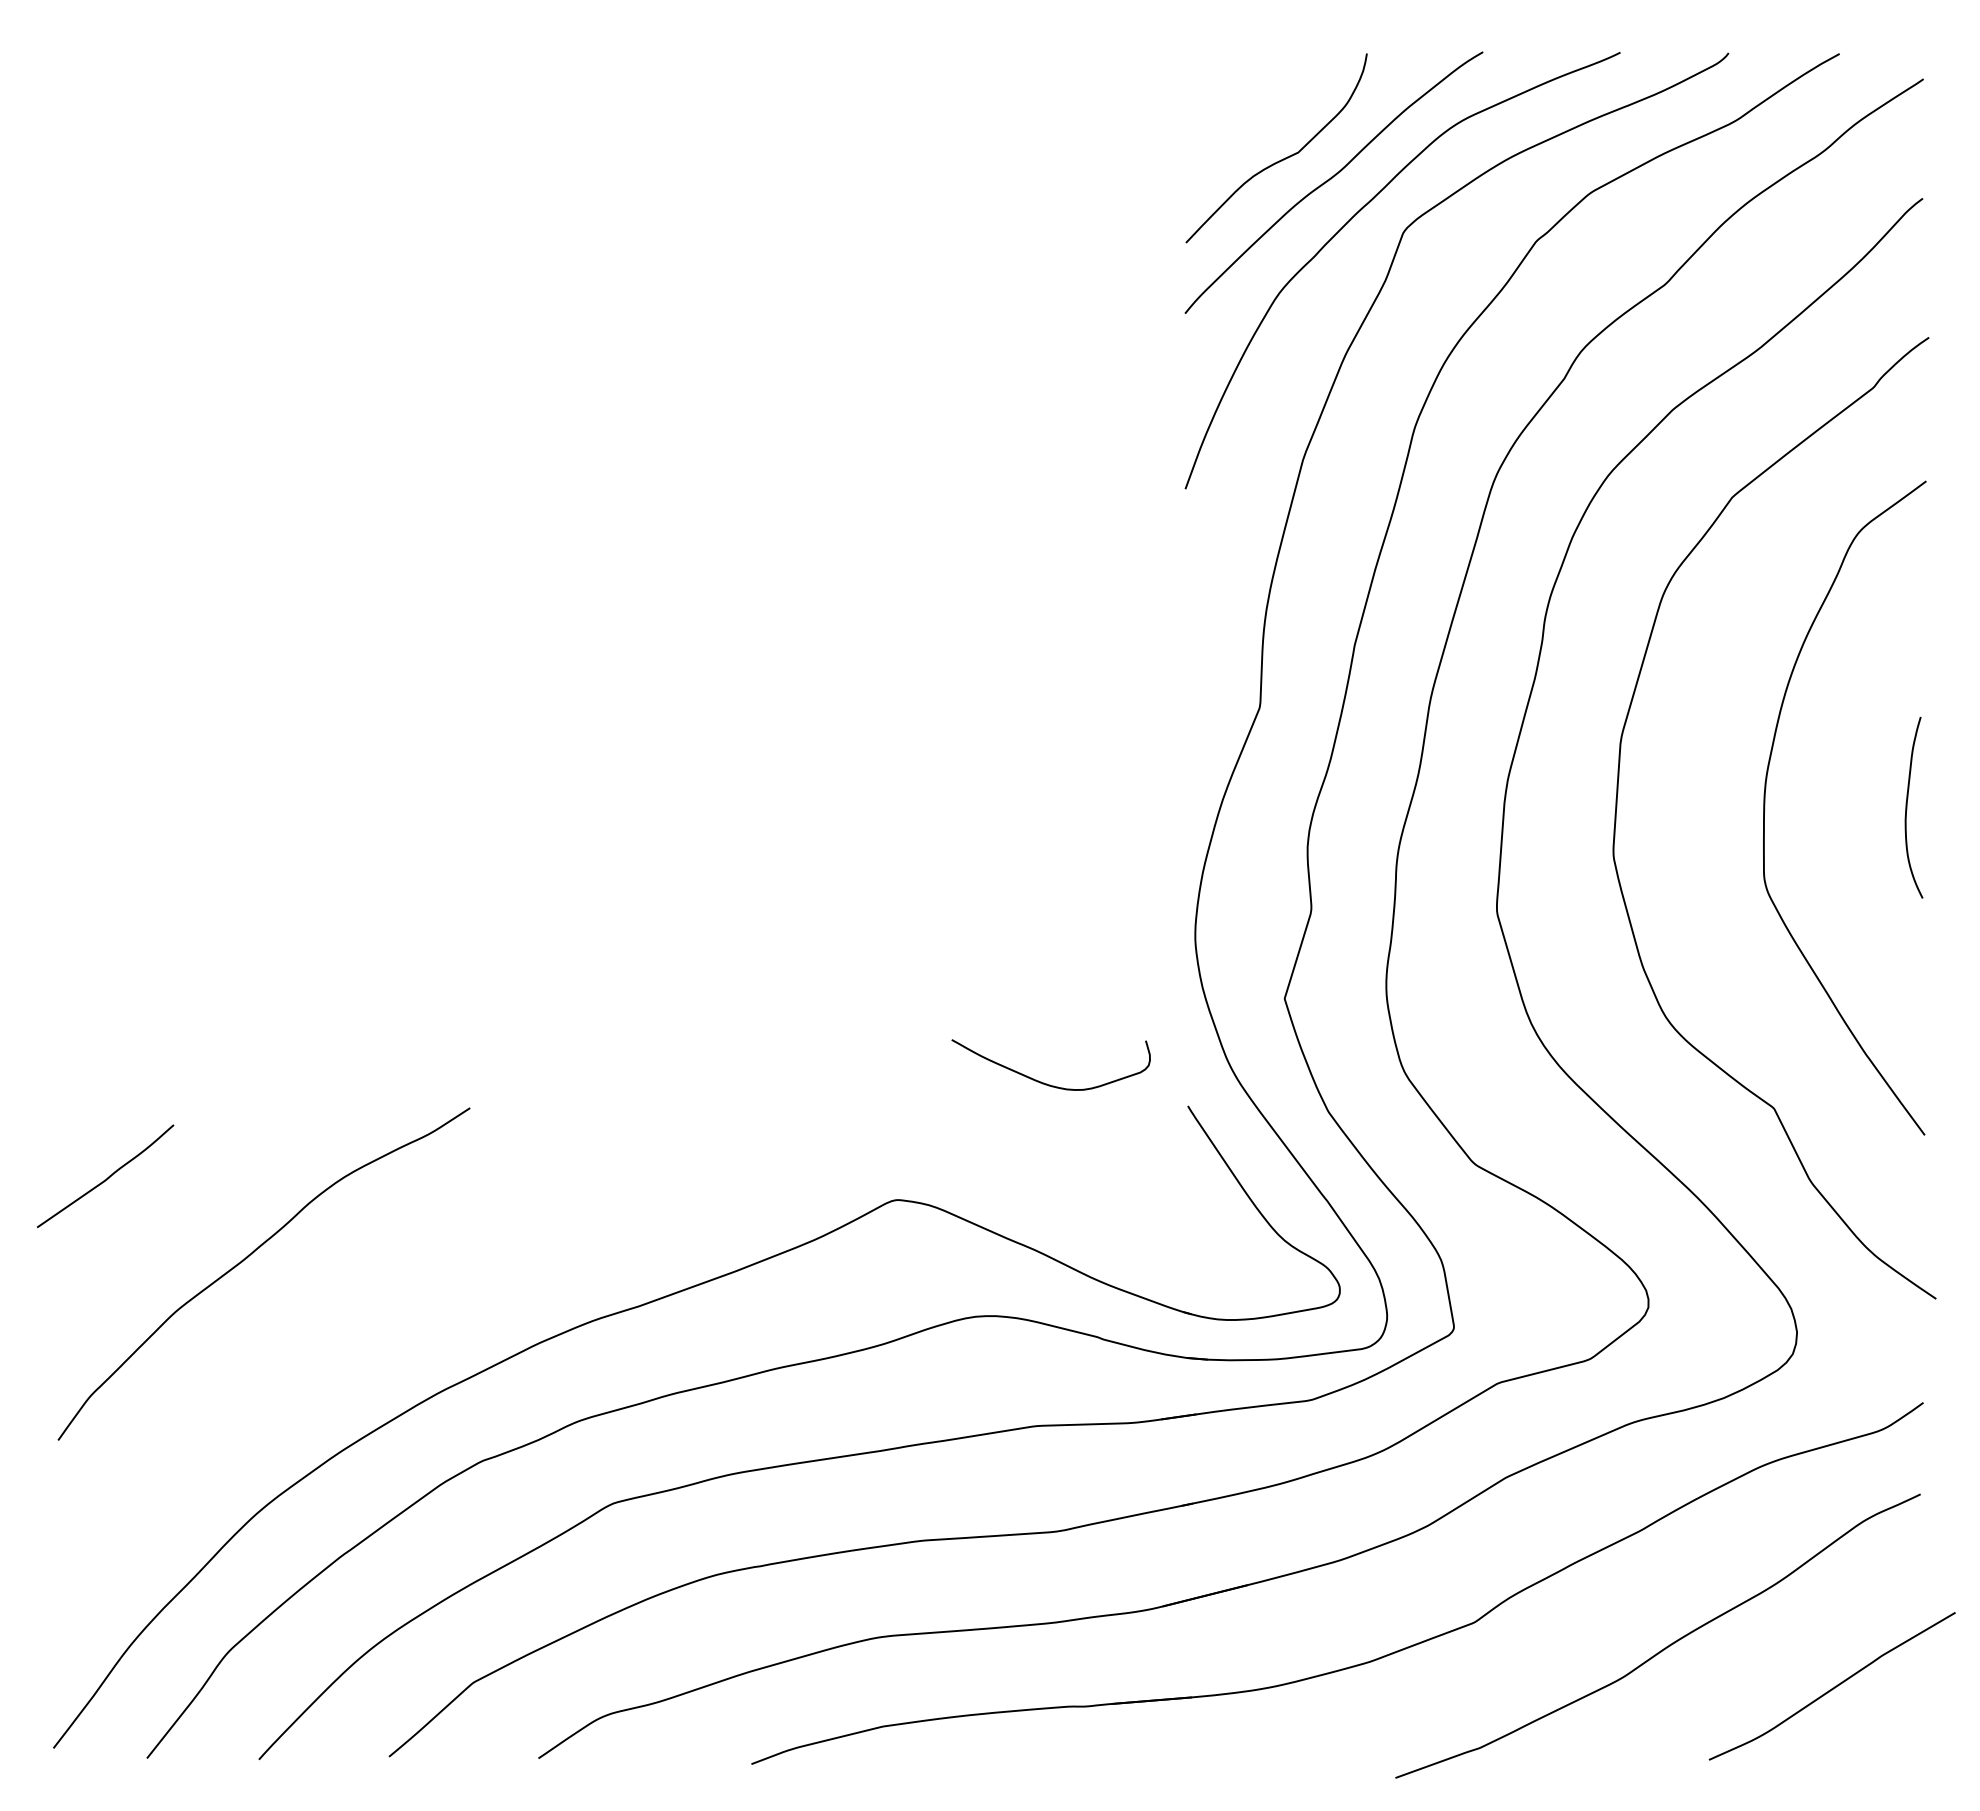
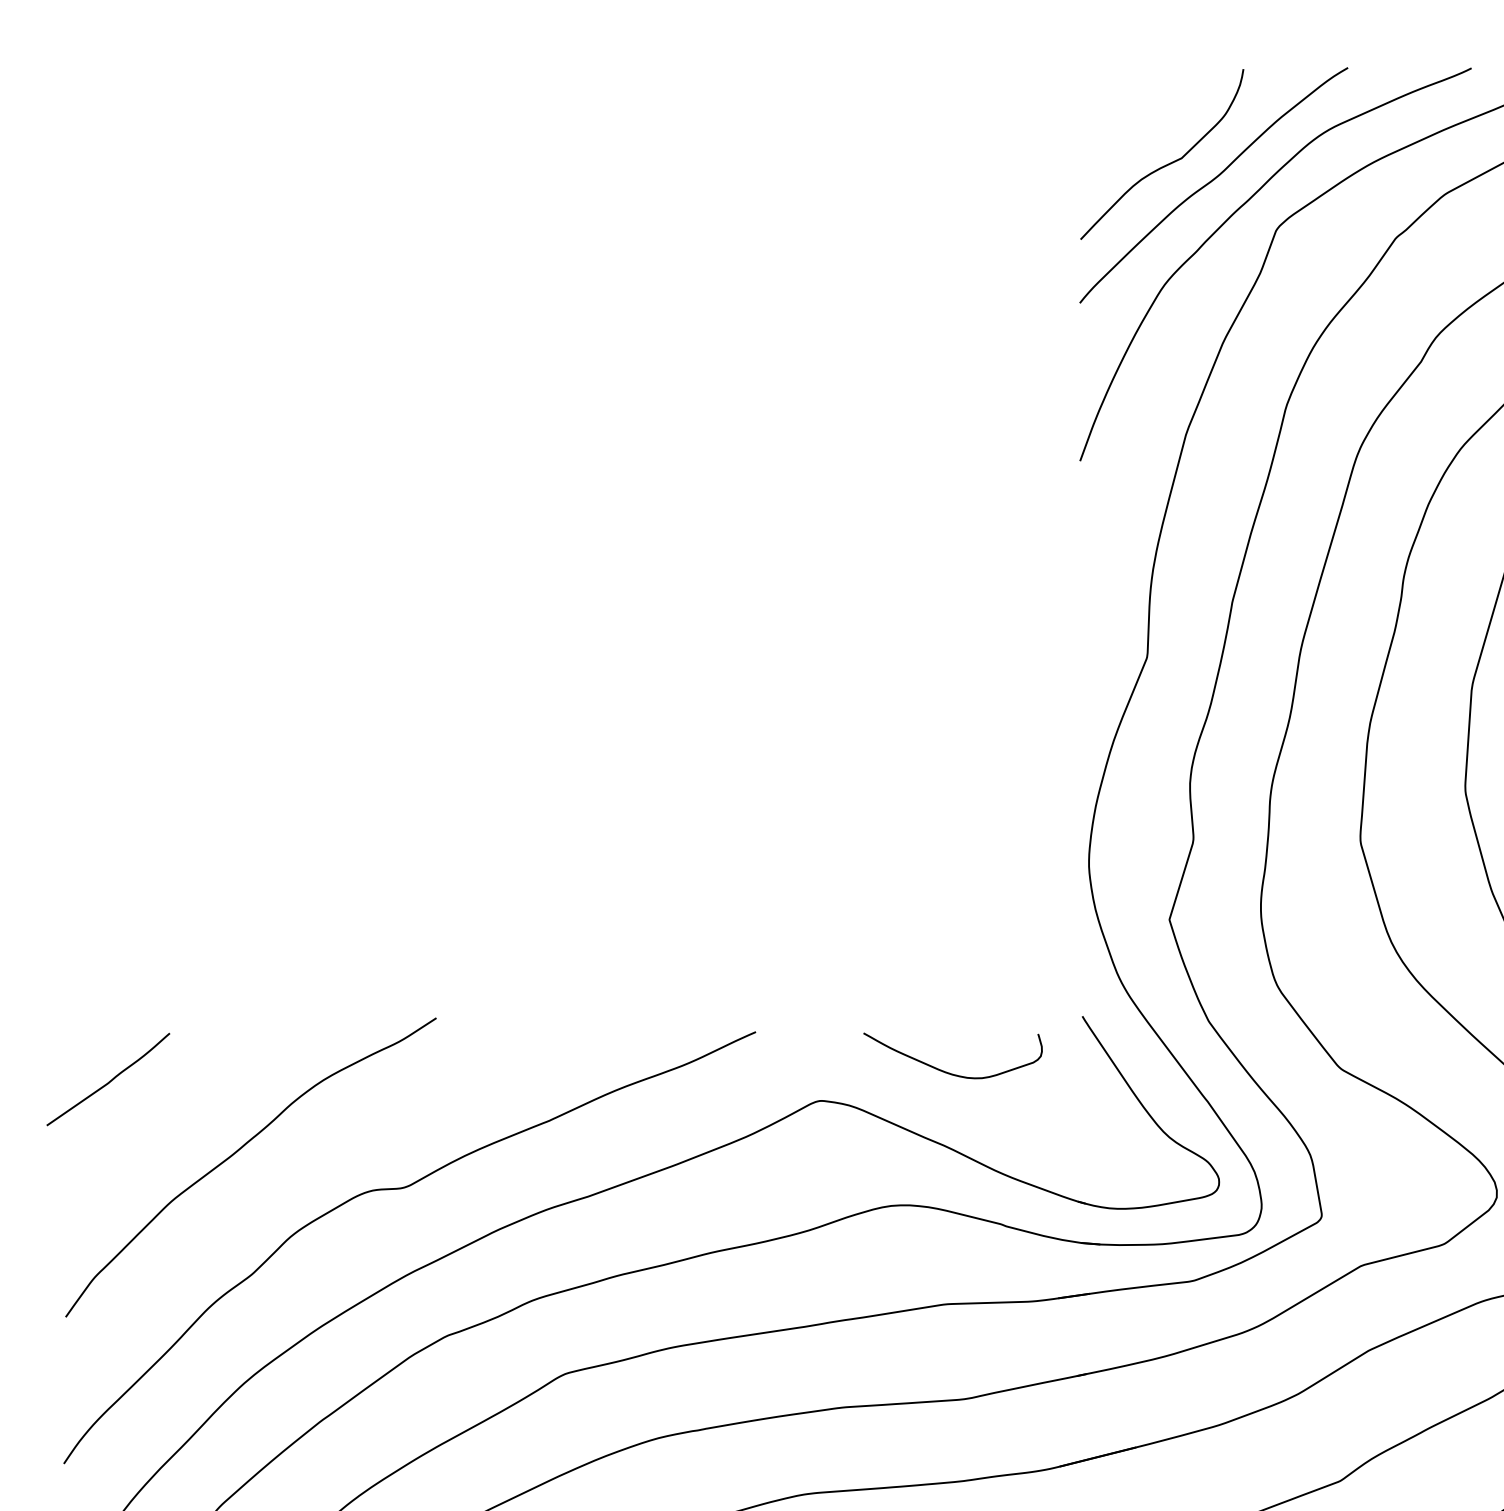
curve: (1044, 1082) -> (947, 1071), moved
curve: (430, 1298) -> (400, 1189), added

